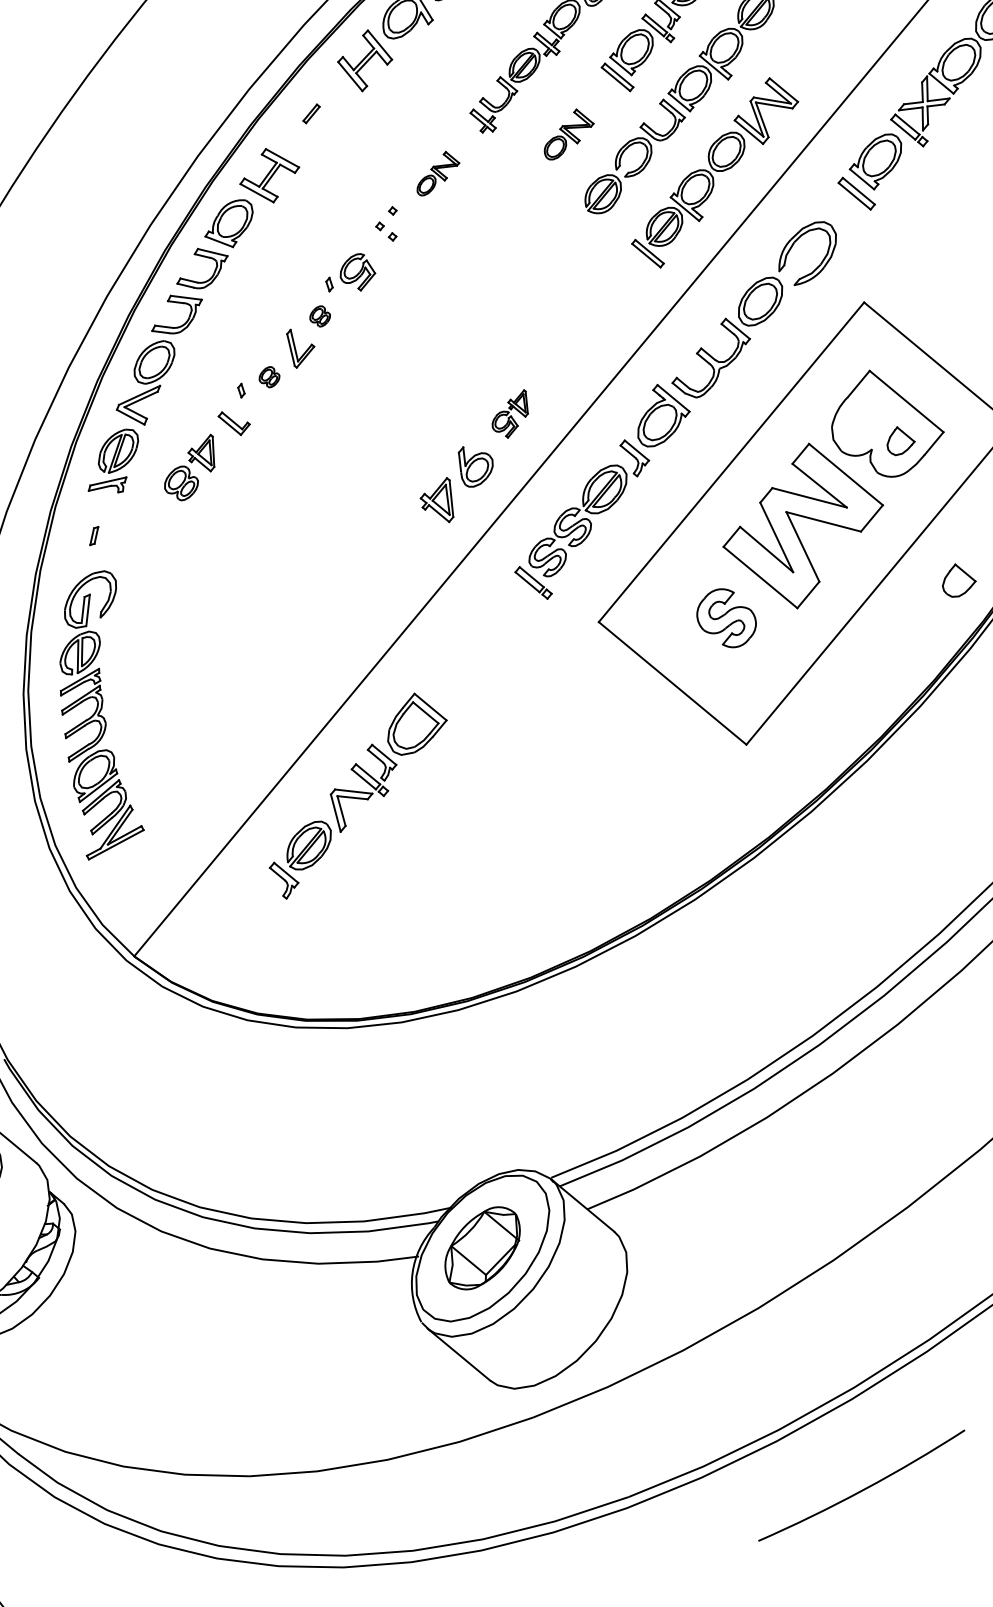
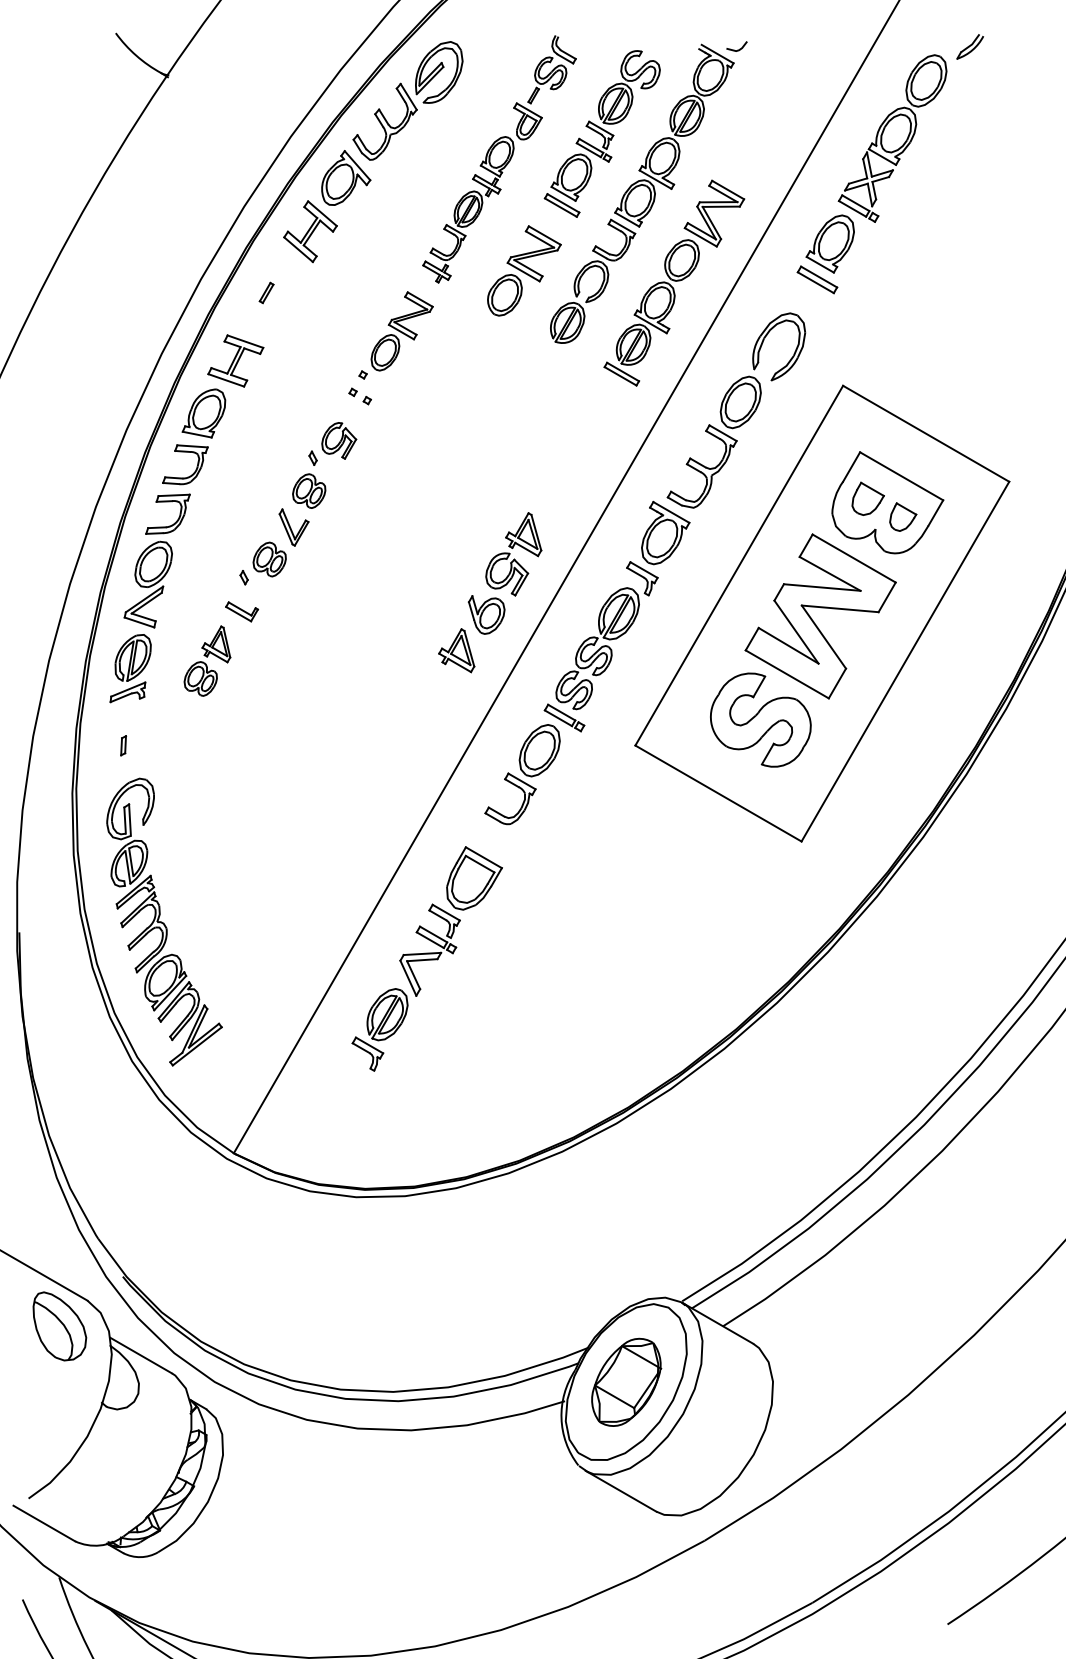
part: (569, 135) -> (524, 270), size x1.67
part: (438, 174) -> (401, 331), size x1.67
part: (320, 315) -> (309, 490), size x1.67
part: (269, 377) -> (269, 559), size x1.67
part: (510, 413) -> (513, 554), size x1.67
part: (958, 581) -> (867, 498), moved
part: (726, 617) -> (760, 719), size x1.67
part: (482, 631) -> (522, 774), added

